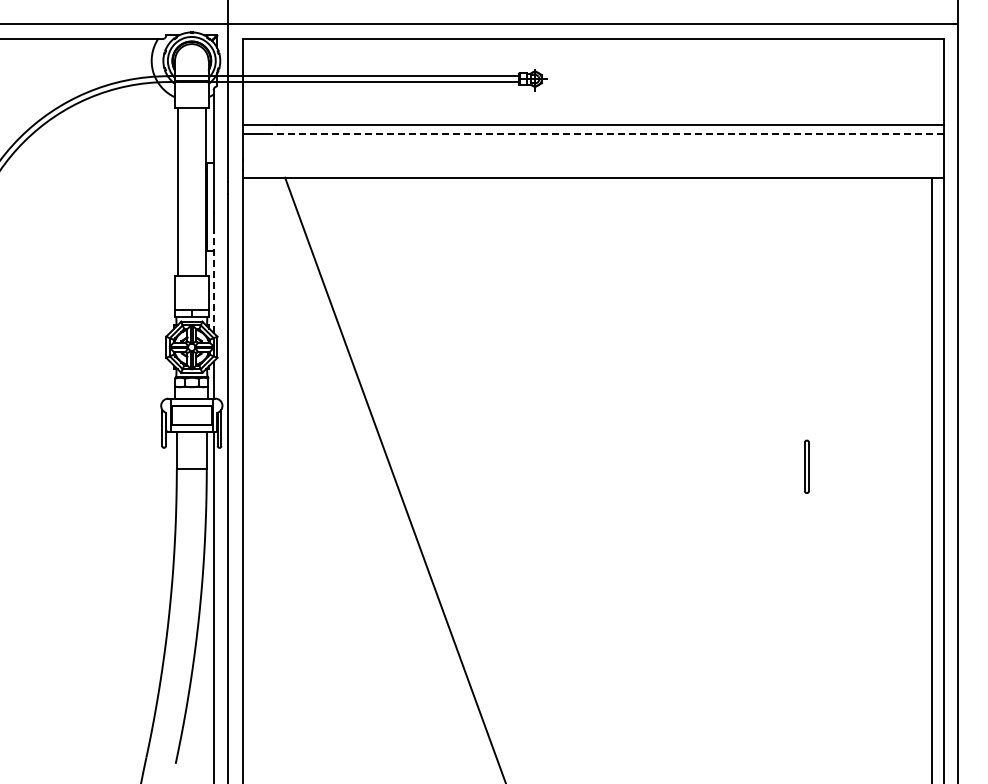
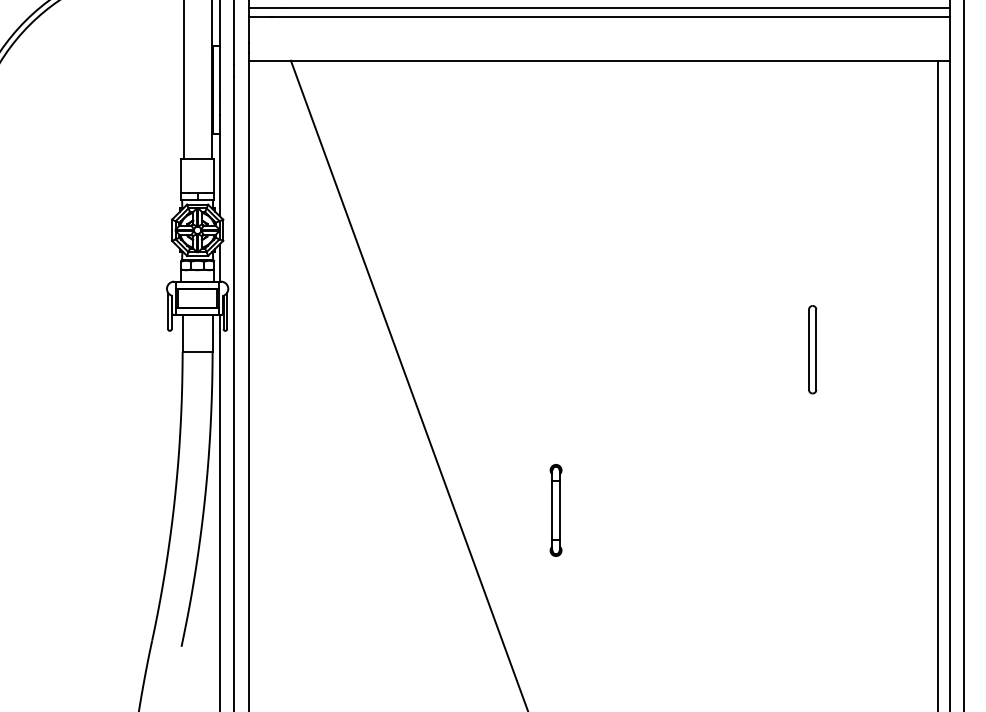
line: (604, 133) -> (610, 16), dashed -> solid
line: (213, 282) -> (219, 165), dashed -> solid
part: (806, 466) -> (812, 349), size x1.67
part: (549, 627) -> (555, 510), added

